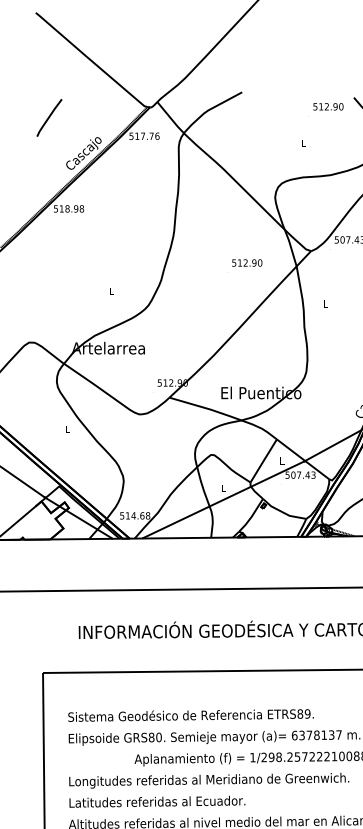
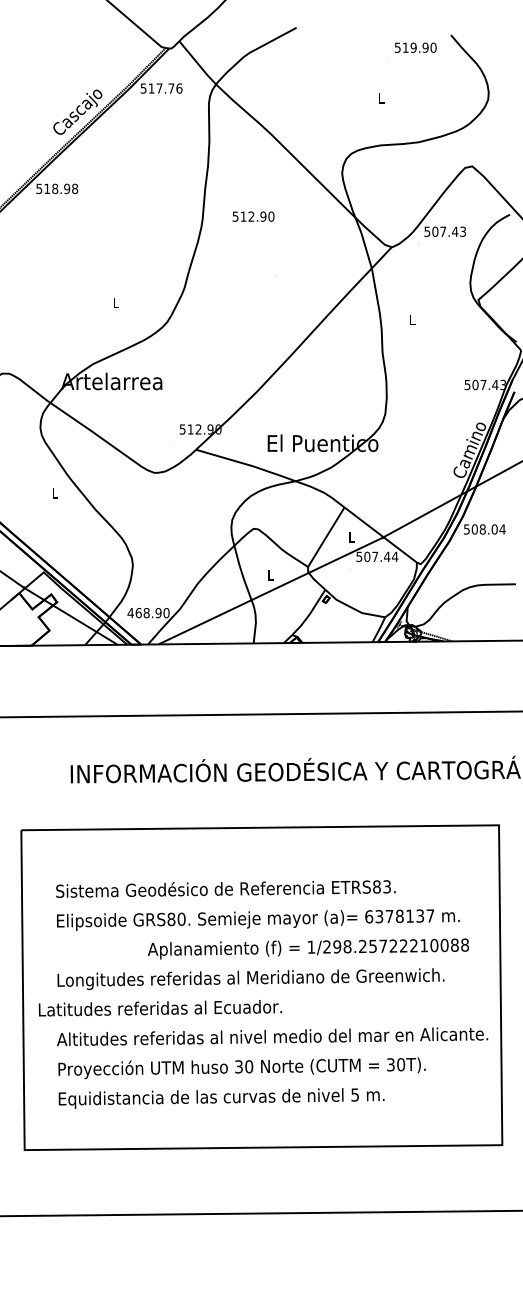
text: (326, 106) -> (413, 47), 512.90 -> 519.90
line: (48, 118) -> (29, 63), removed
text: (247, 262) -> (253, 216), moved
text: (313, 474) -> (394, 556), 507.43 -> 507.44
text: (135, 515) -> (148, 612), 514.68 -> 468.90
text: (307, 713) -> (387, 886), ETRS89. -> ETRS83.
text: (156, 801) -> (159, 1008), moved

